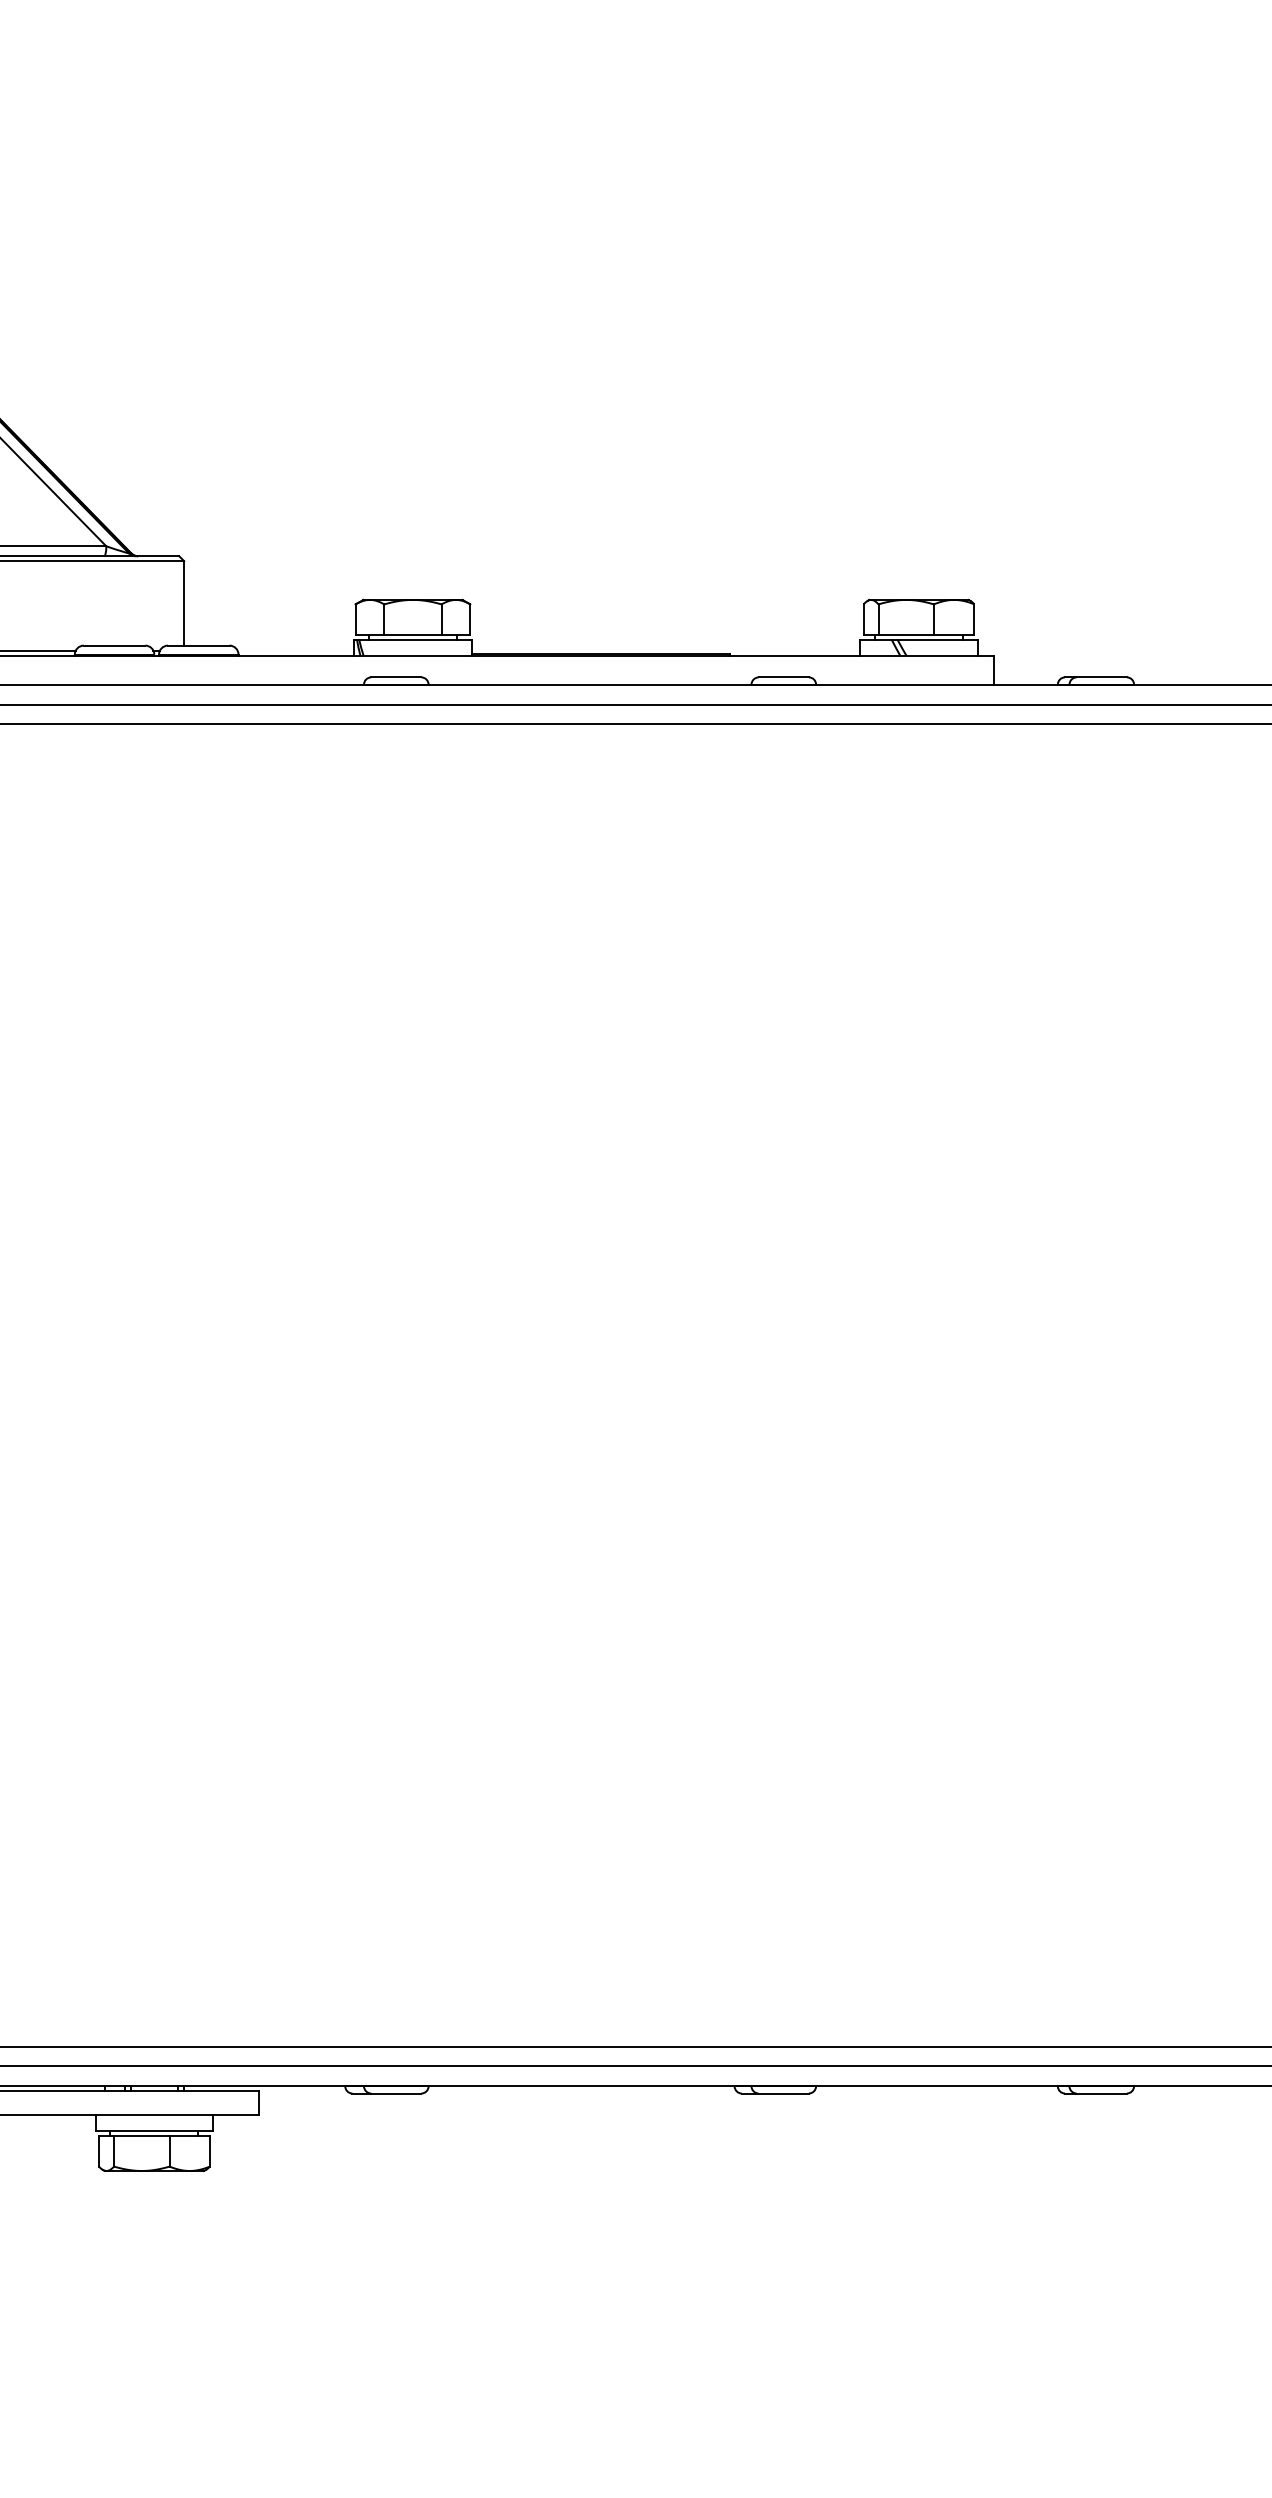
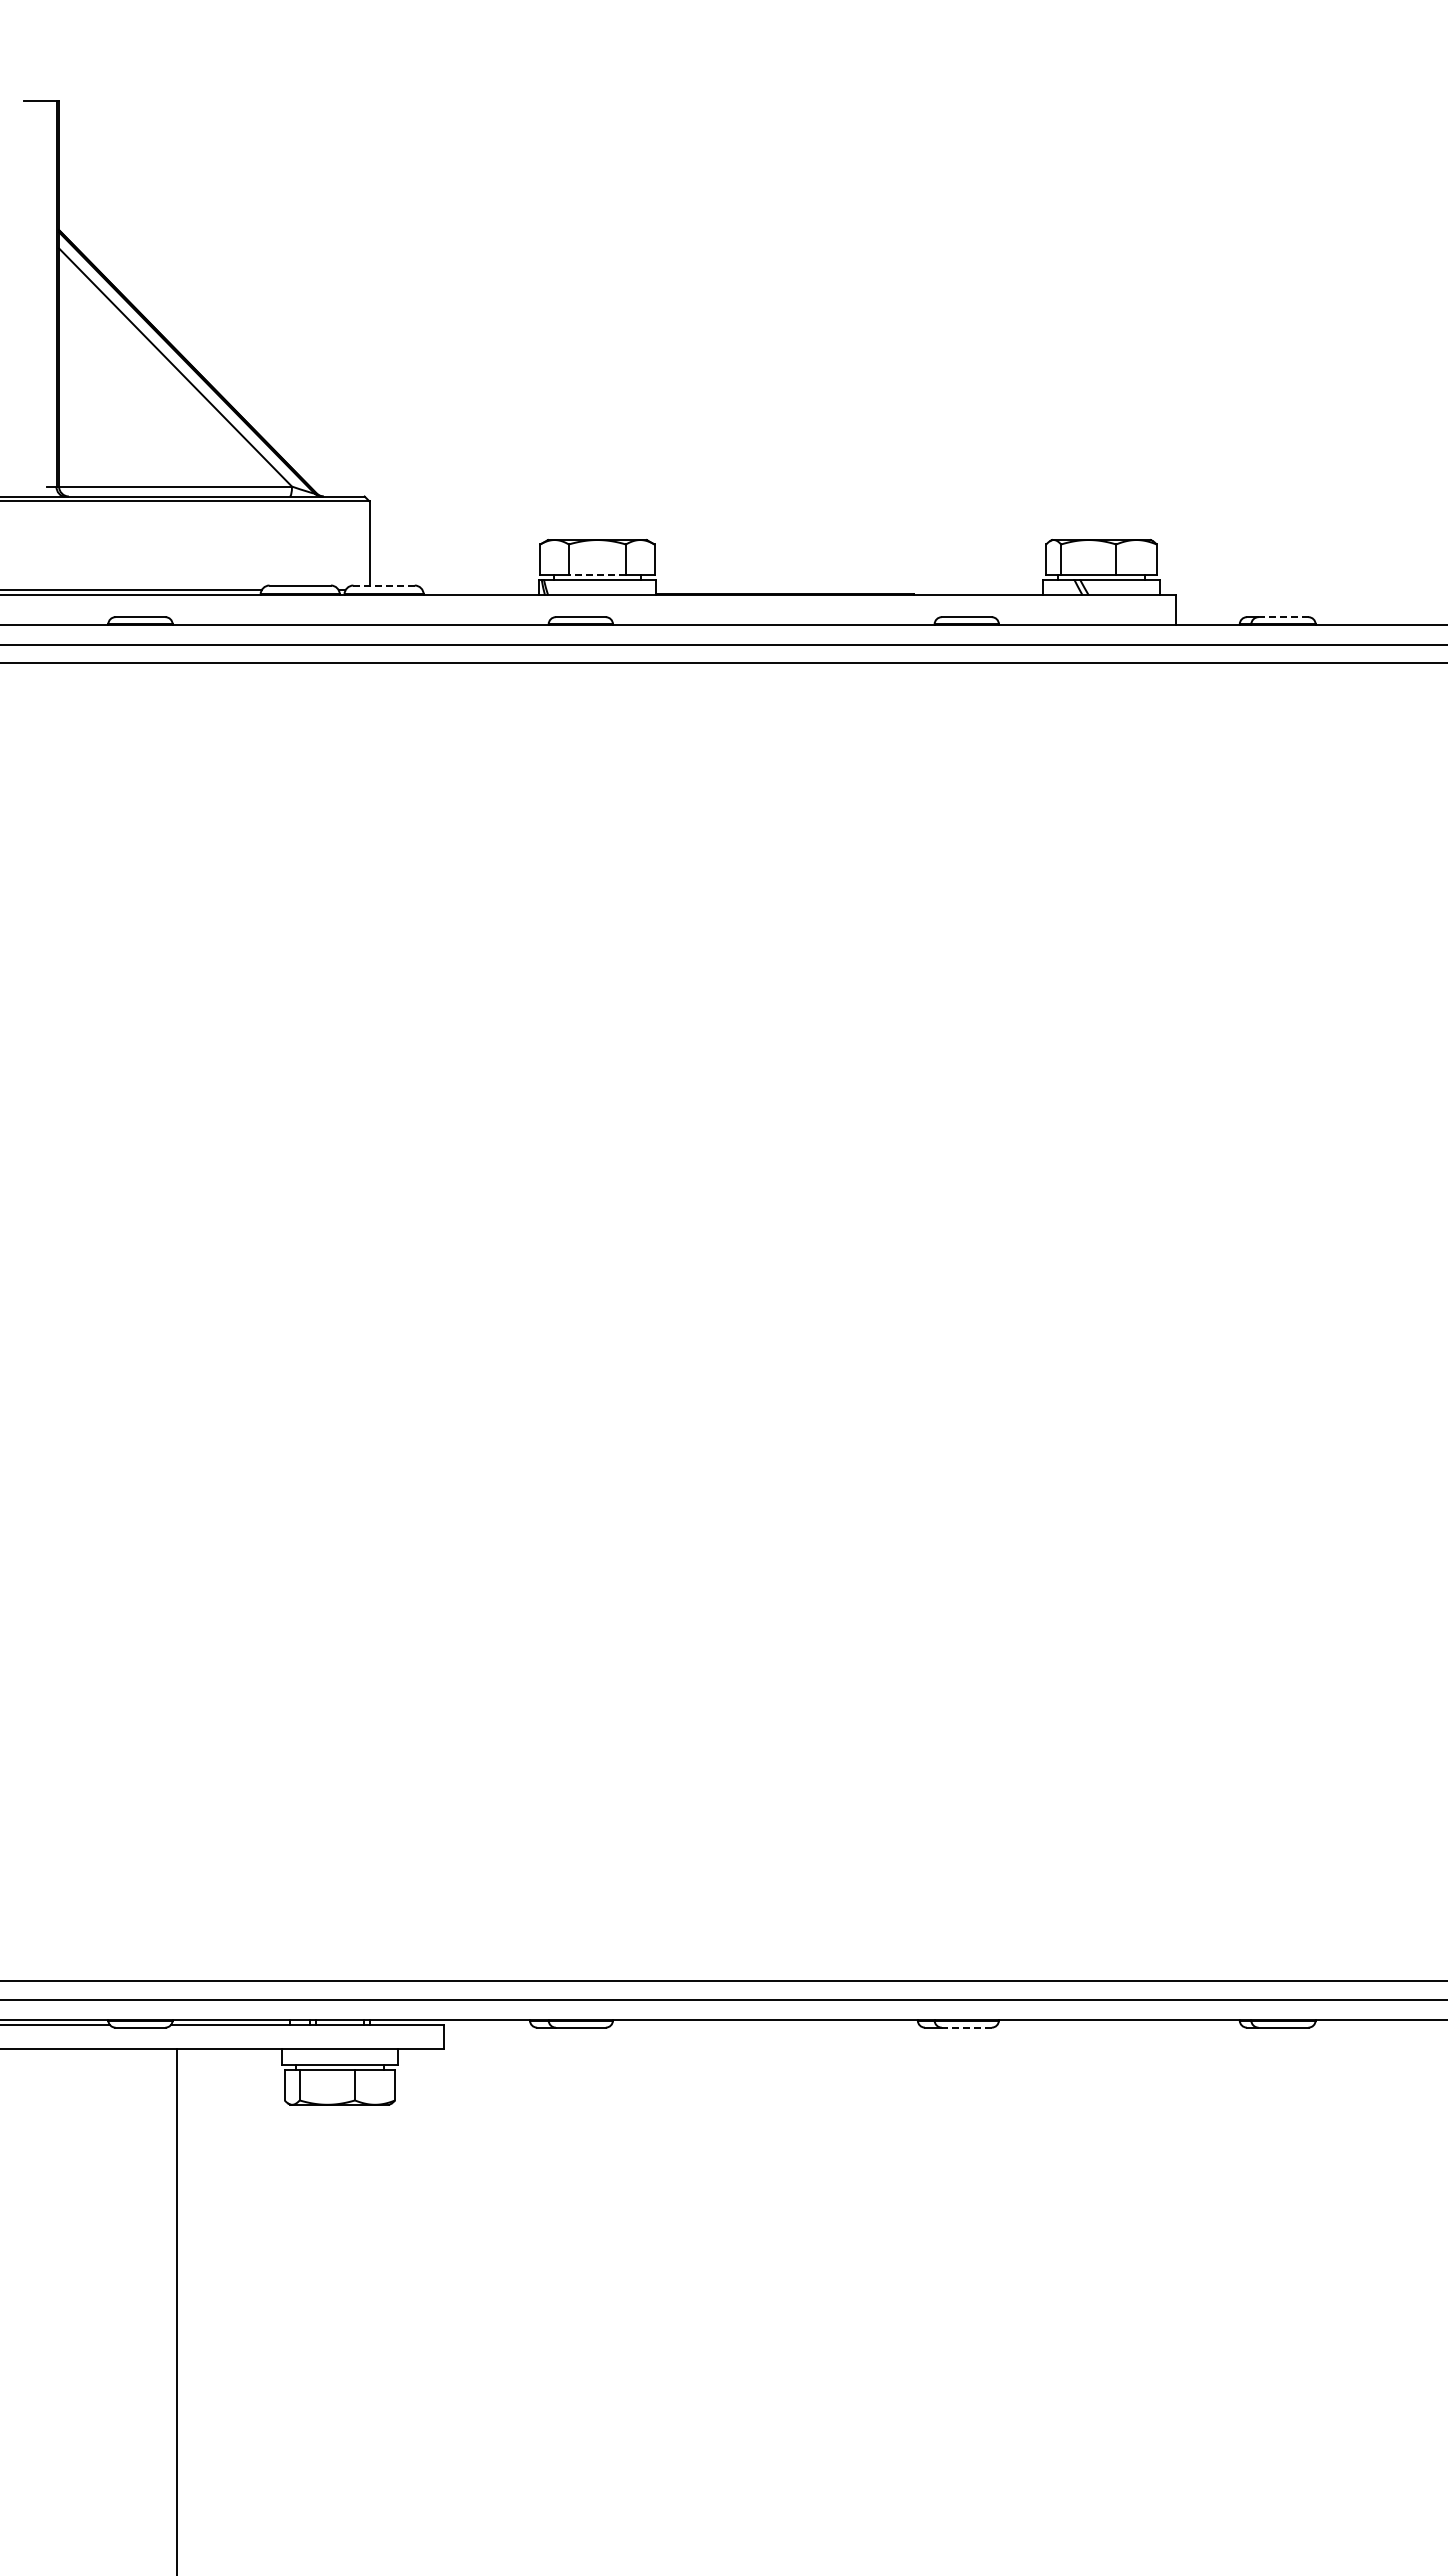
line: (413, 634) -> (597, 574), solid -> dashed
line: (199, 645) -> (384, 585), solid -> dashed
line: (1101, 677) -> (1283, 617), solid -> dashed
line: (783, 2093) -> (966, 2027), solid -> dashed

